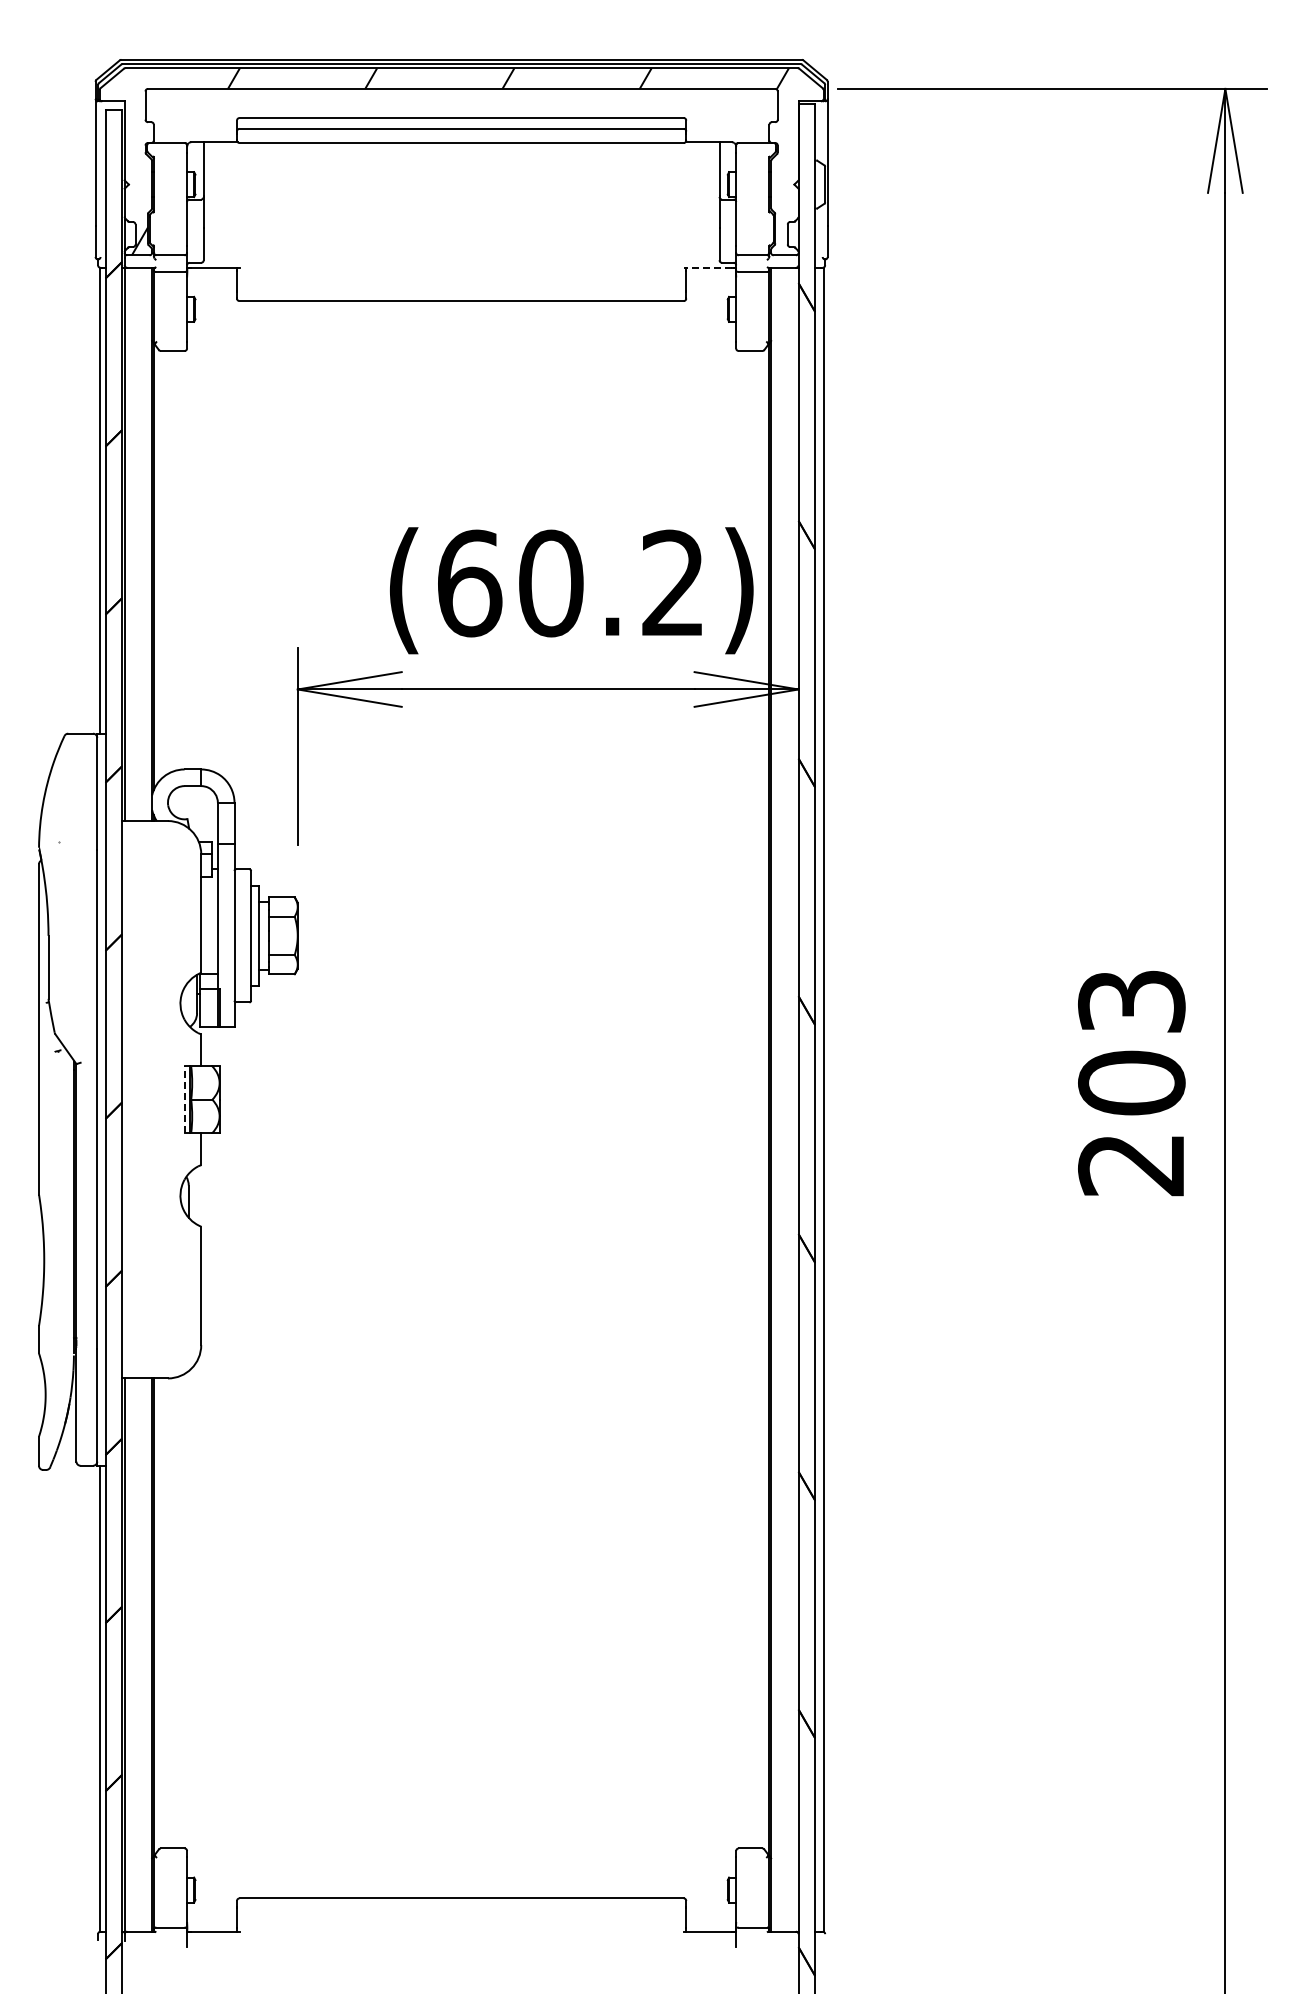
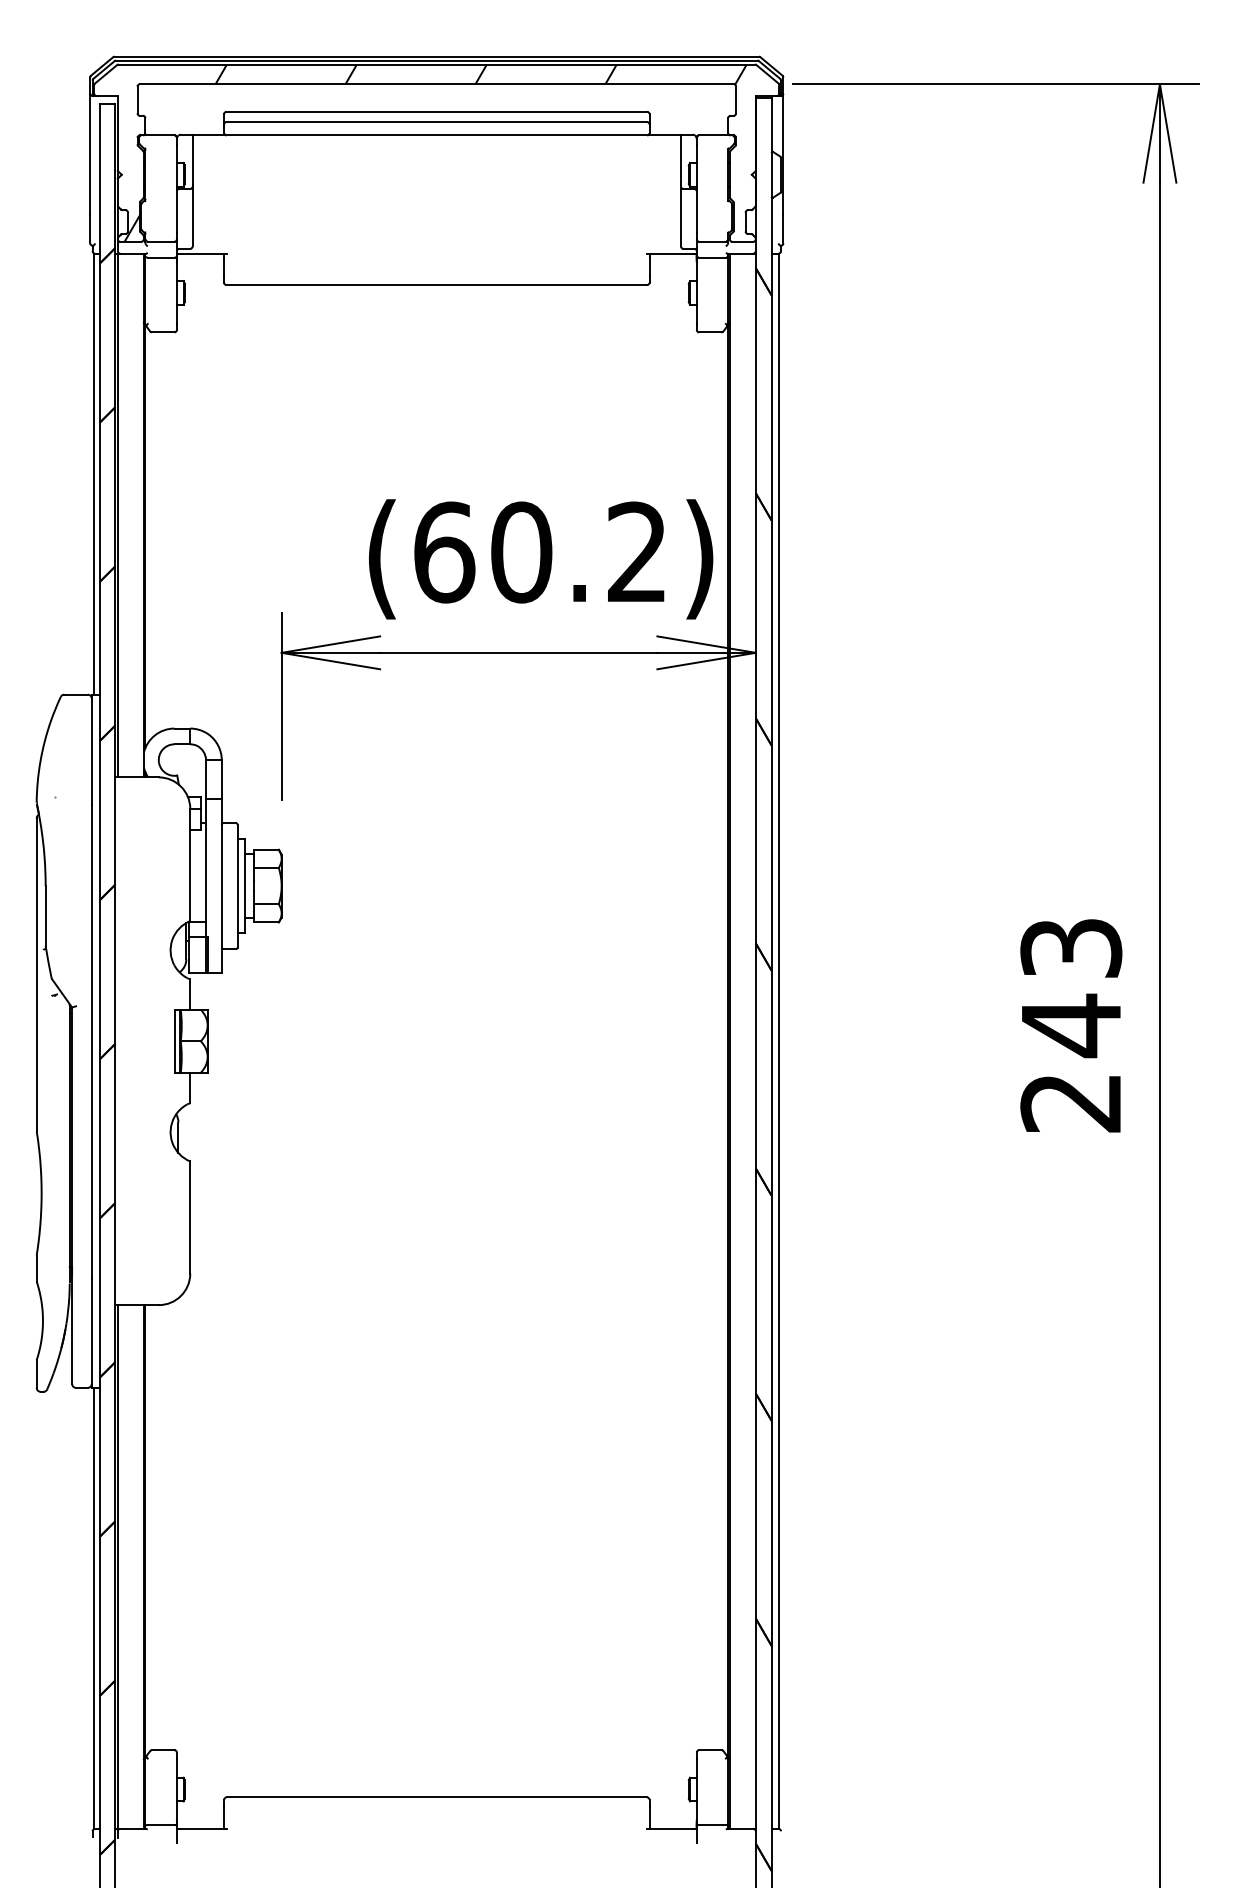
line: (707, 267) -> (669, 253), dashed -> solid
text: (1131, 1083) -> (1071, 1025), 203 -> 243
line: (184, 1099) -> (174, 1041), dashed -> solid

